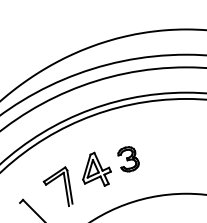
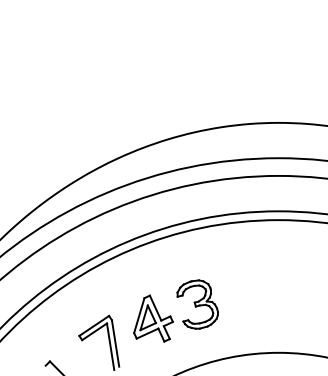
part: (128, 159) -> (197, 304), size x1.43

